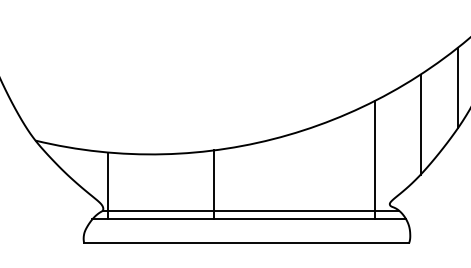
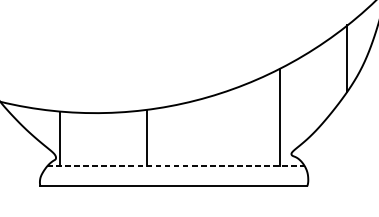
line: (420, 124) -> (316, 88), removed
line: (250, 210) -> (176, 159), removed
line: (249, 219) -> (176, 166), solid -> dashed

